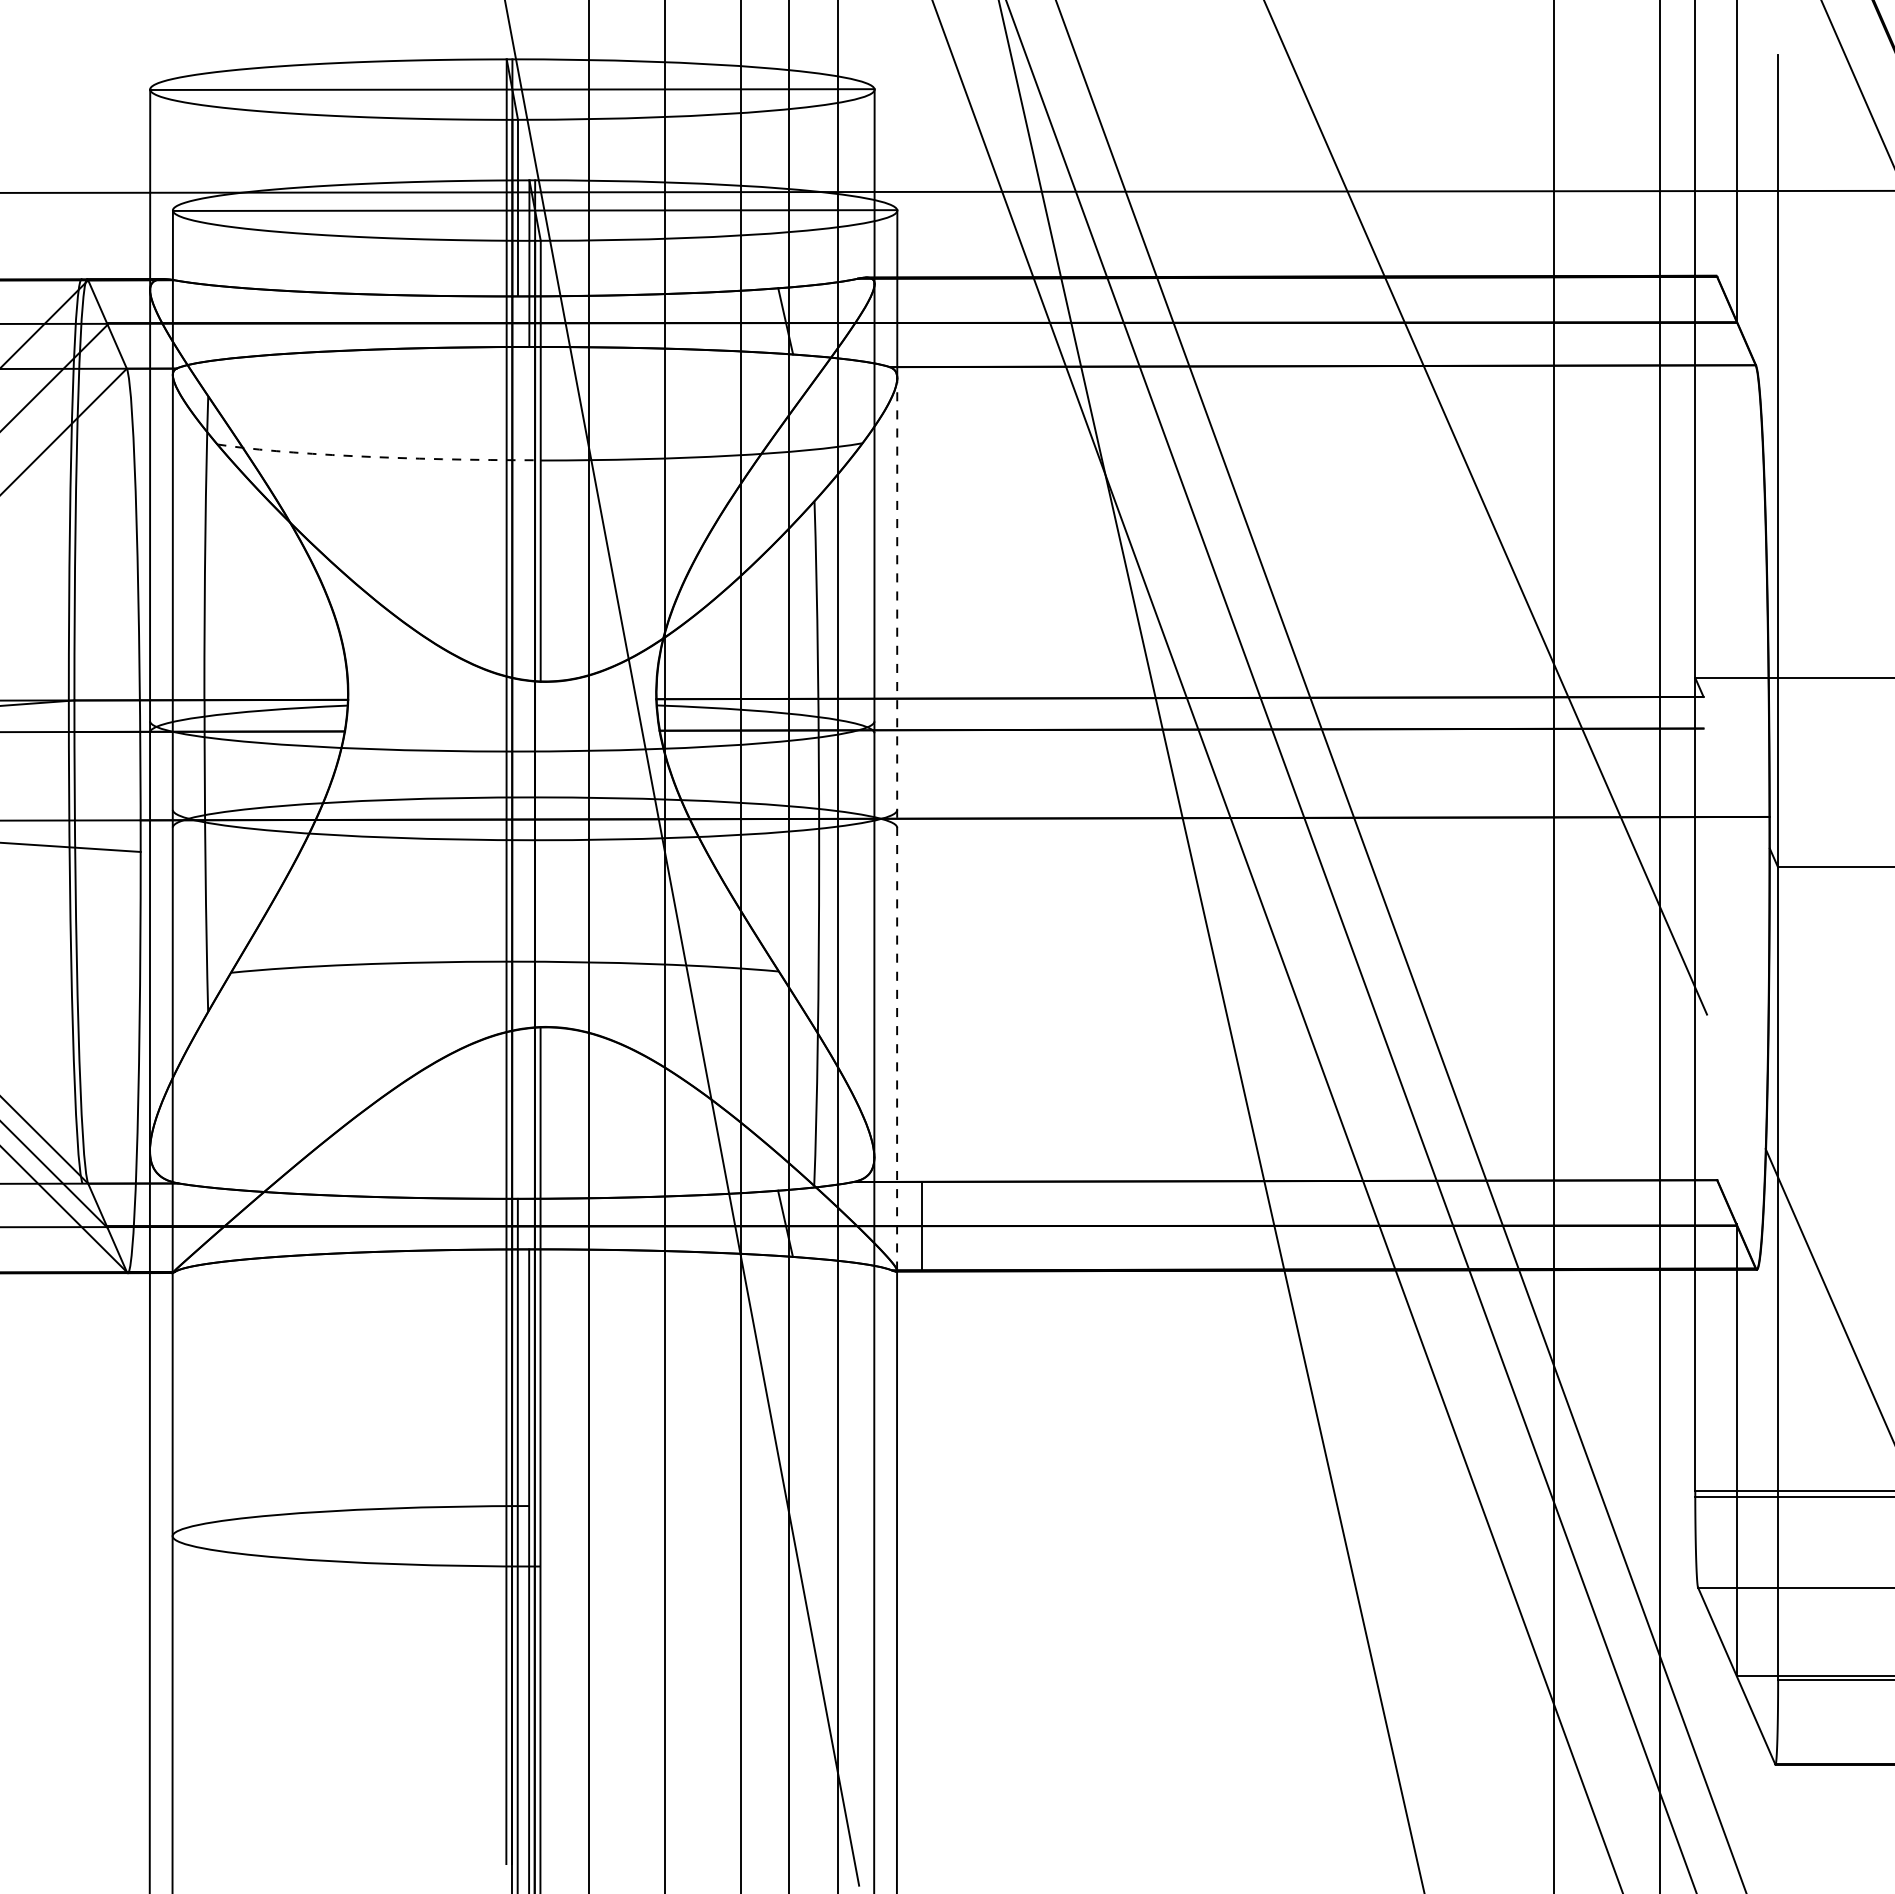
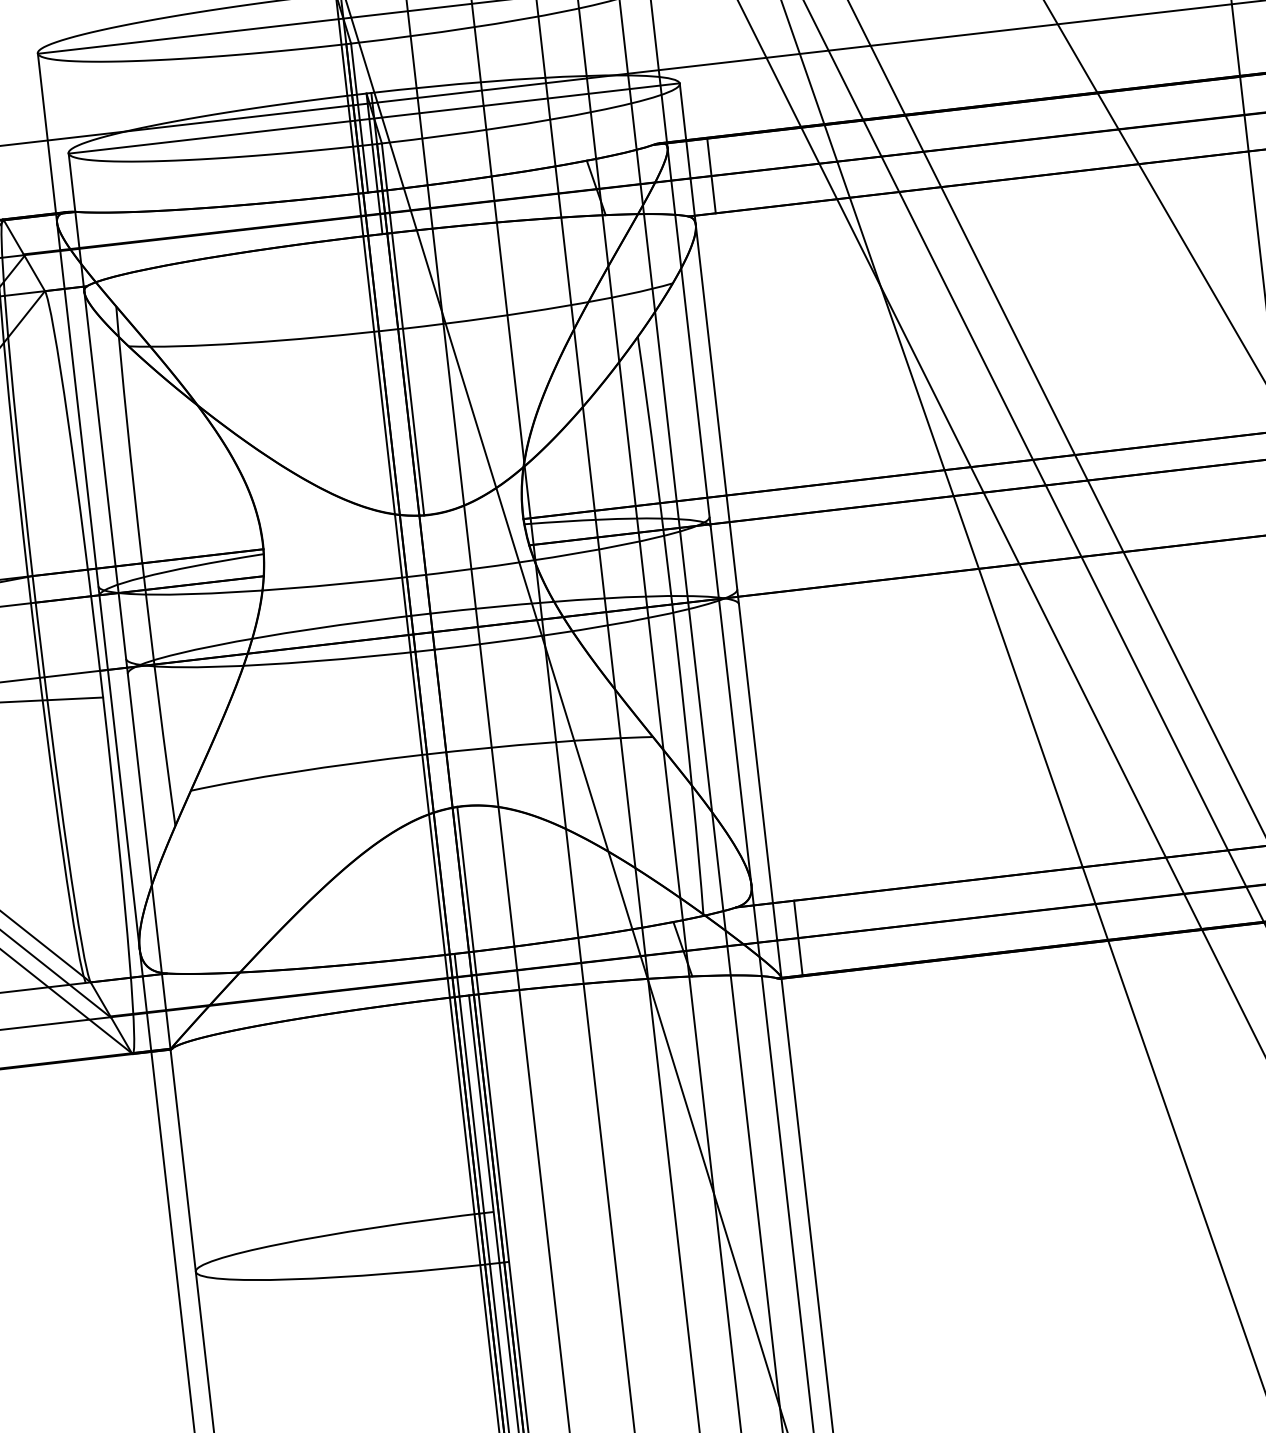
line: (922, 322) -> (711, 175), added
arc: (374, 457) -> (262, 342), dashed -> solid
line: (897, 823) -> (738, 600), dashed -> solid

